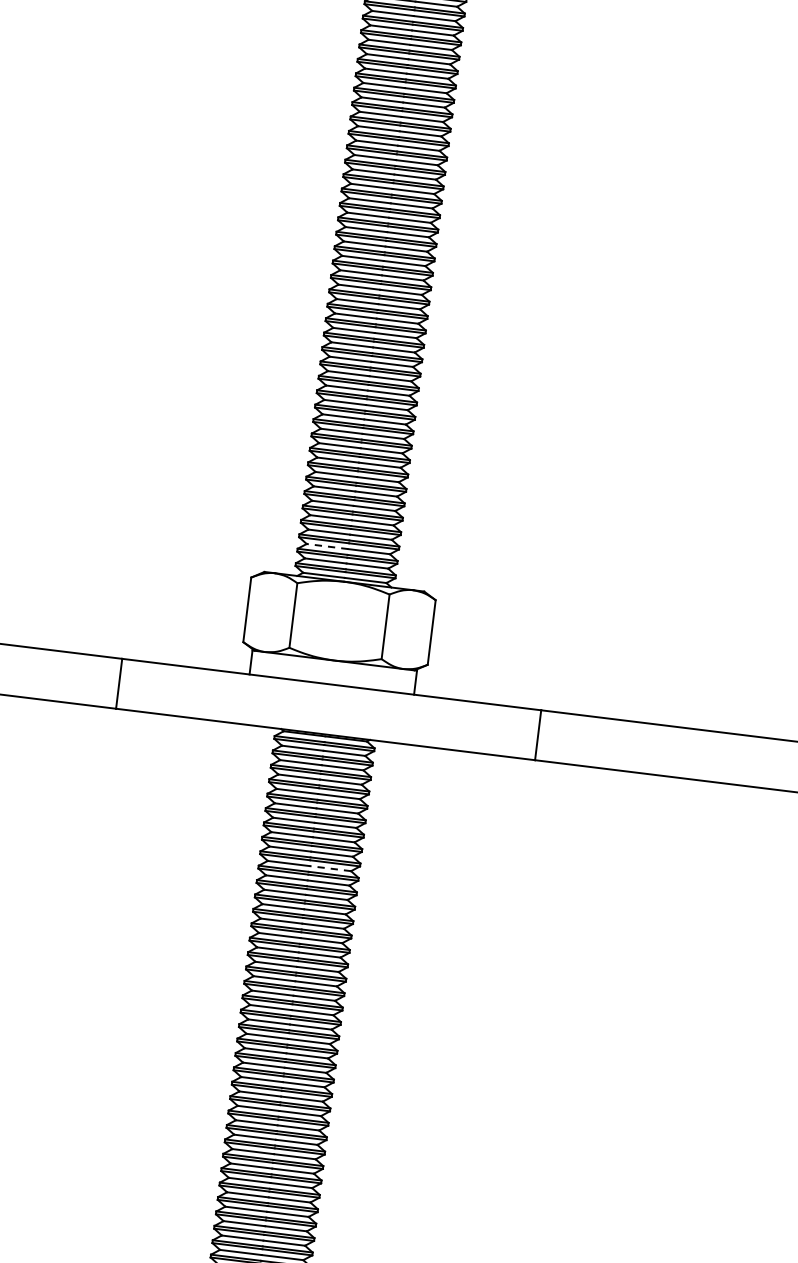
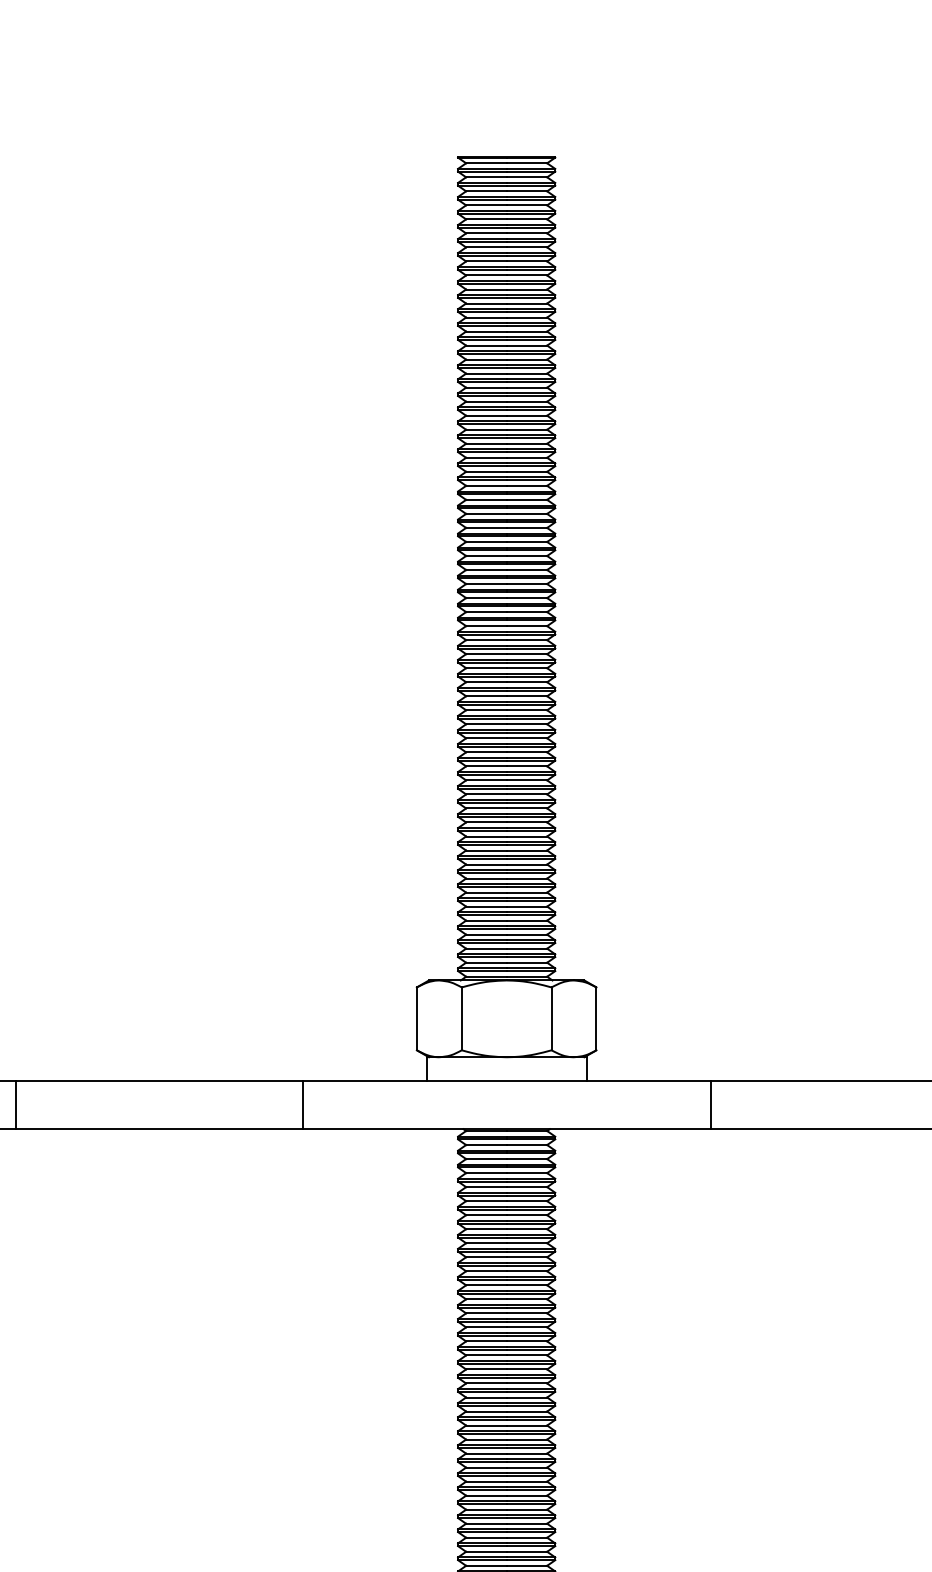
line: (326, 546) -> (485, 948), dashed -> solid
line: (329, 868) -> (526, 1257), dashed -> solid

